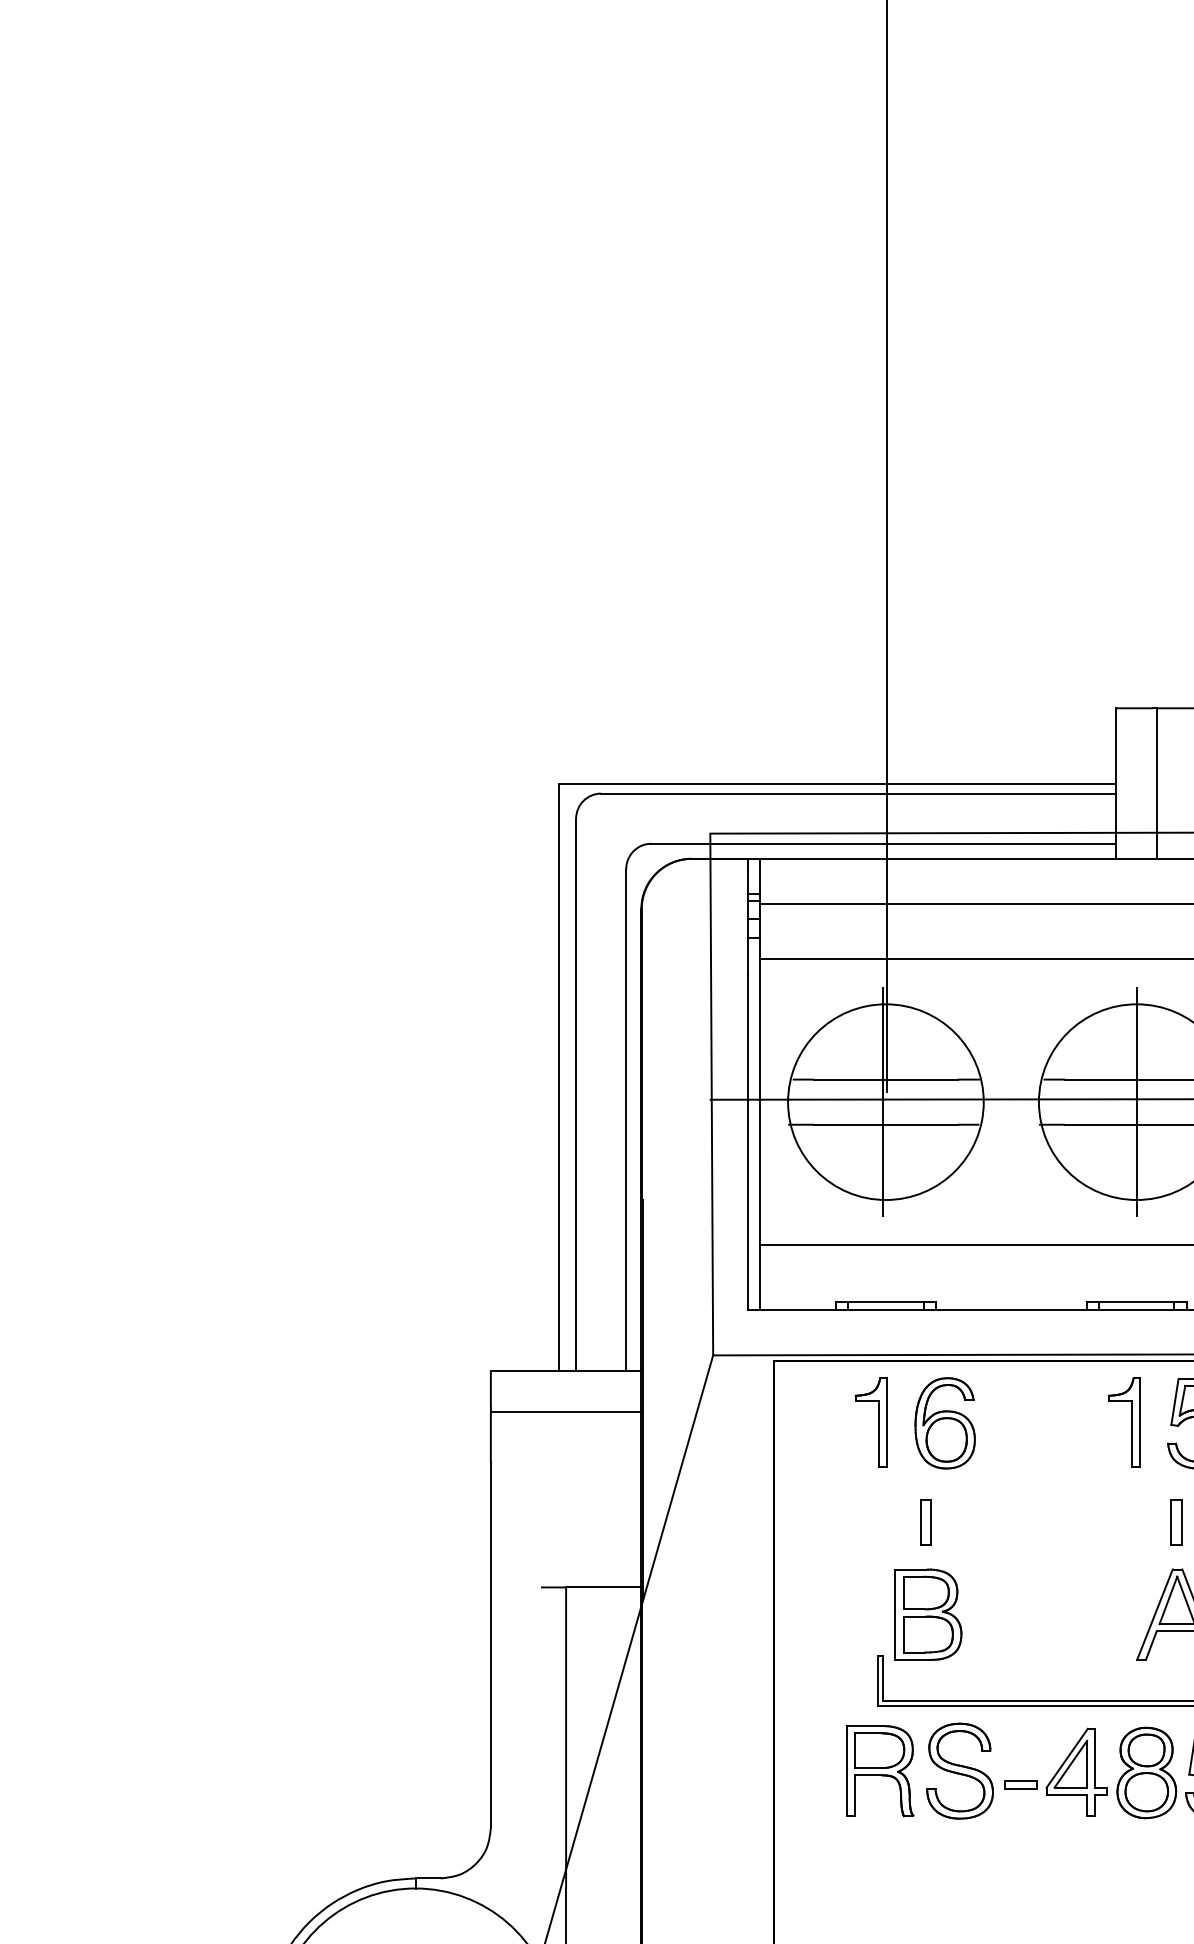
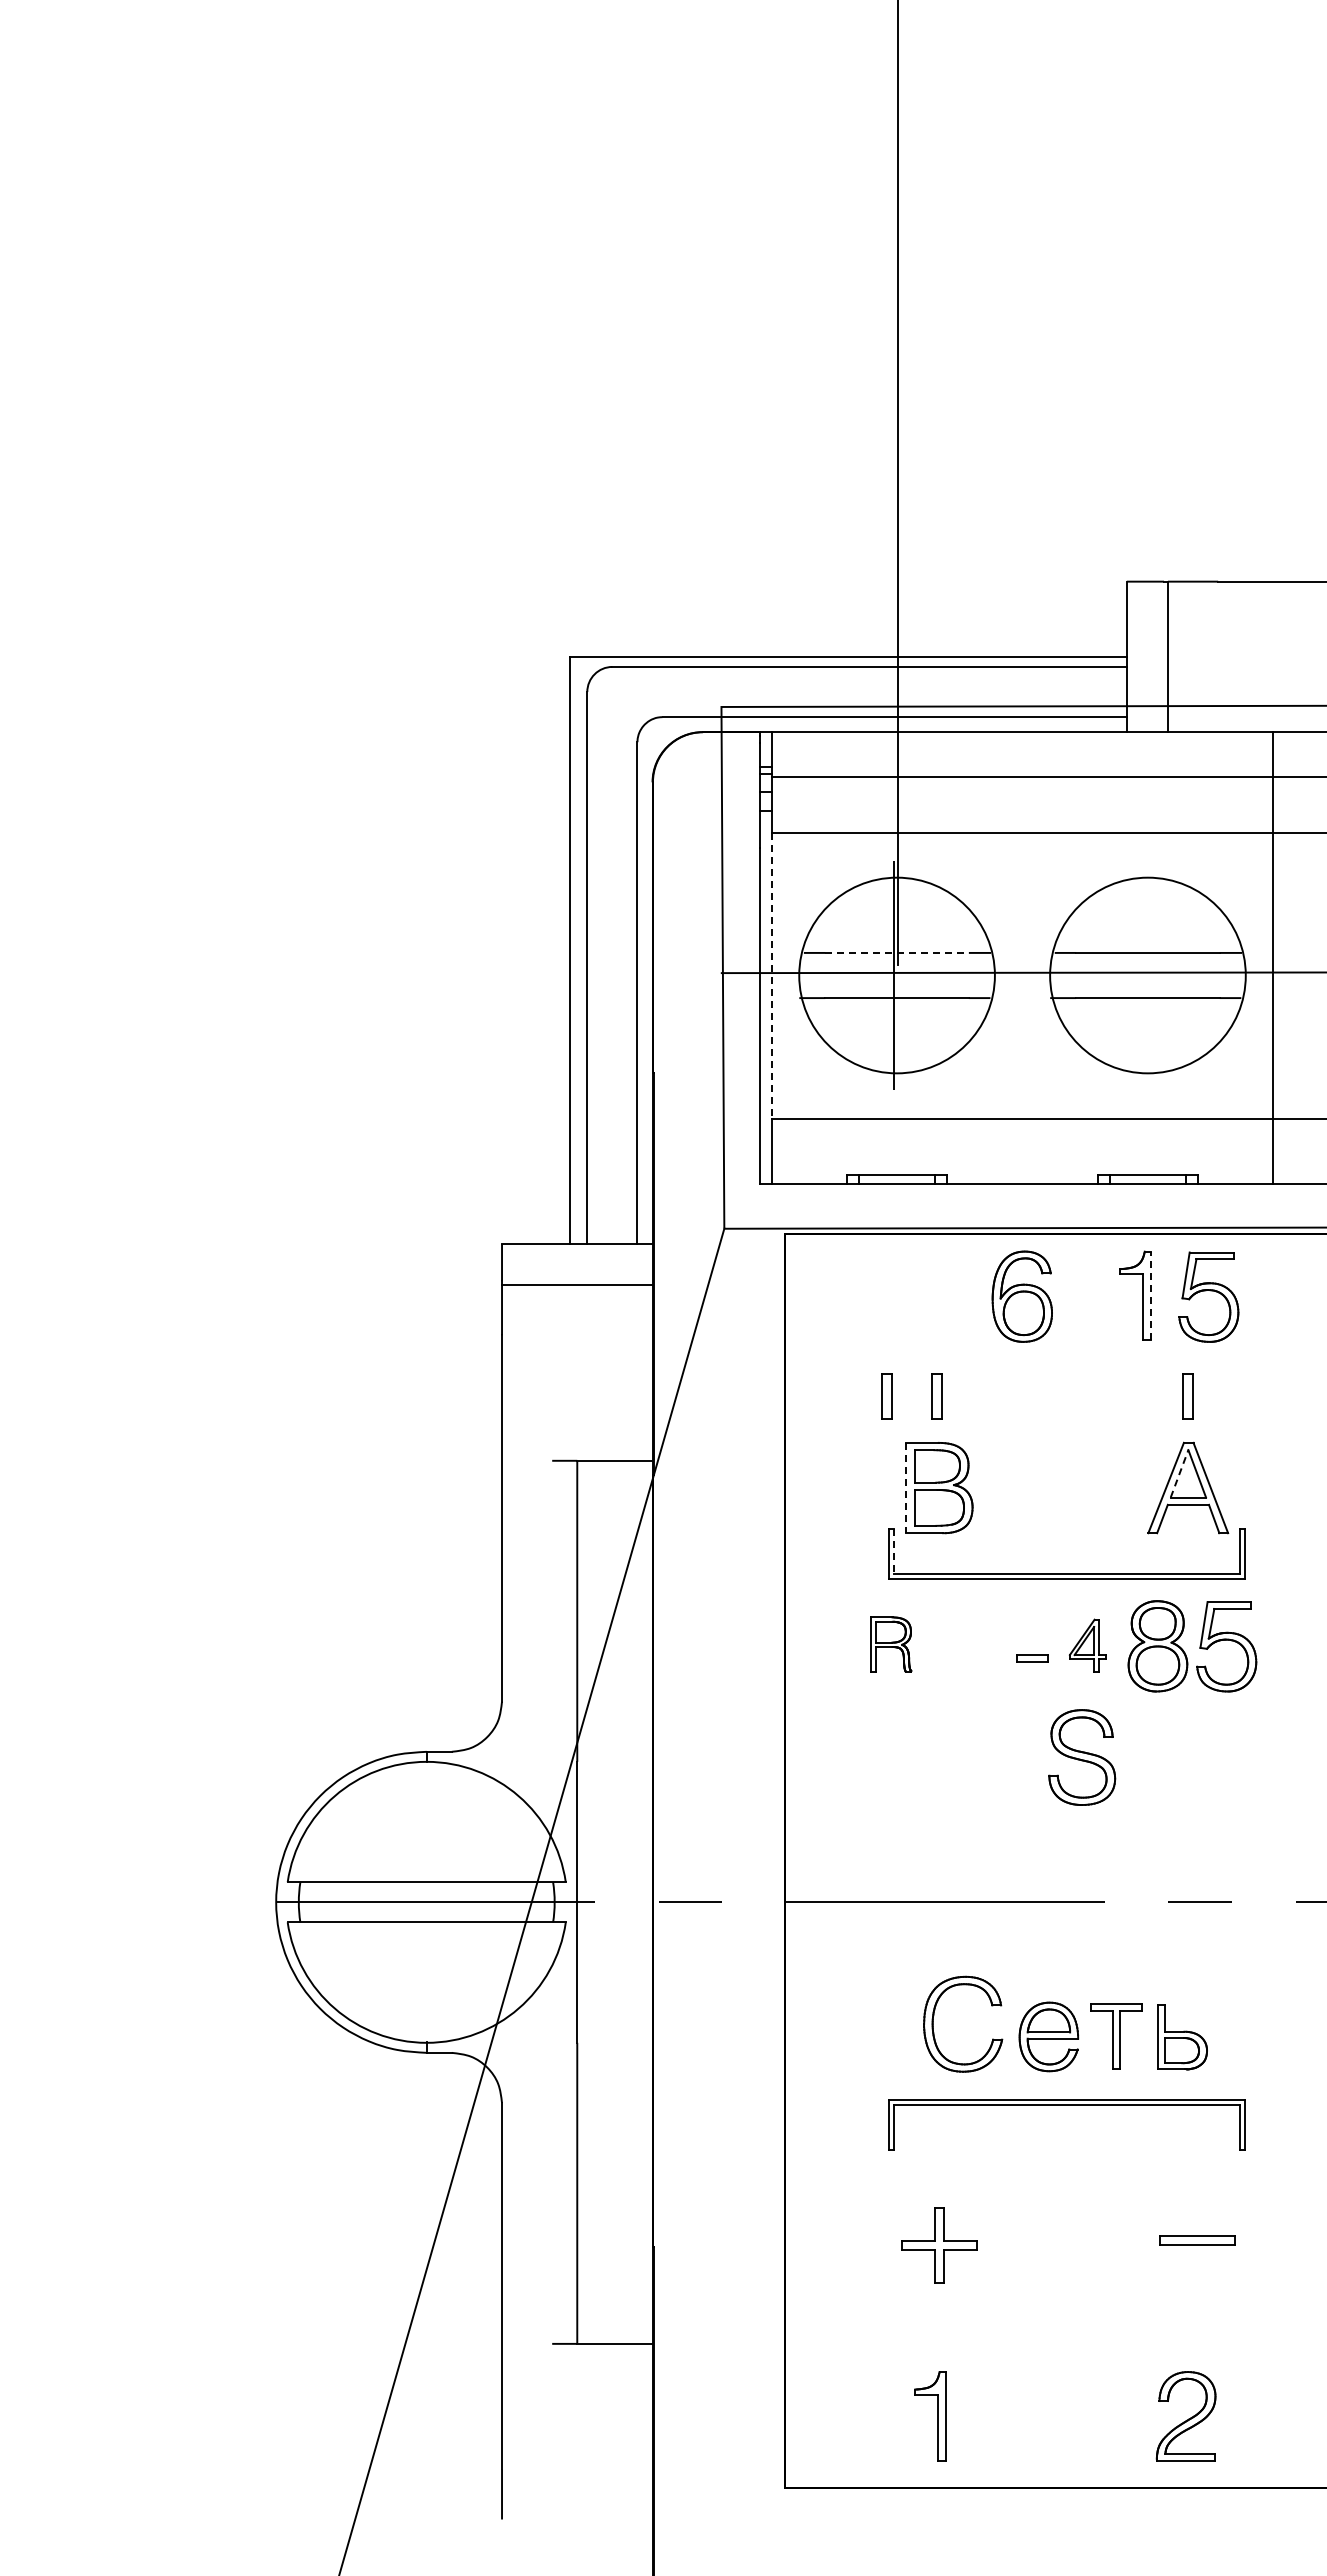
line: (886, 1079) -> (897, 952), solid -> dashed
line: (760, 1102) -> (771, 975), solid -> dashed
line: (1136, 1102) -> (1147, 975), removed
part: (878, 1422) -> (889, 1295), removed
line: (1140, 1422) -> (1151, 1295), solid -> dashed
part: (944, 1423) -> (1021, 1296), moved
part: (875, 1523) -> (886, 1396), added
line: (1168, 1600) -> (1179, 1473), solid -> dashed
line: (895, 1615) -> (906, 1488), solid -> dashed
line: (882, 1678) -> (893, 1551), solid -> dashed
part: (880, 1771) -> (891, 1644), size x0.6
part: (960, 1771) -> (1082, 1757), moved
part: (1076, 1772) -> (1087, 1645), size x0.6

